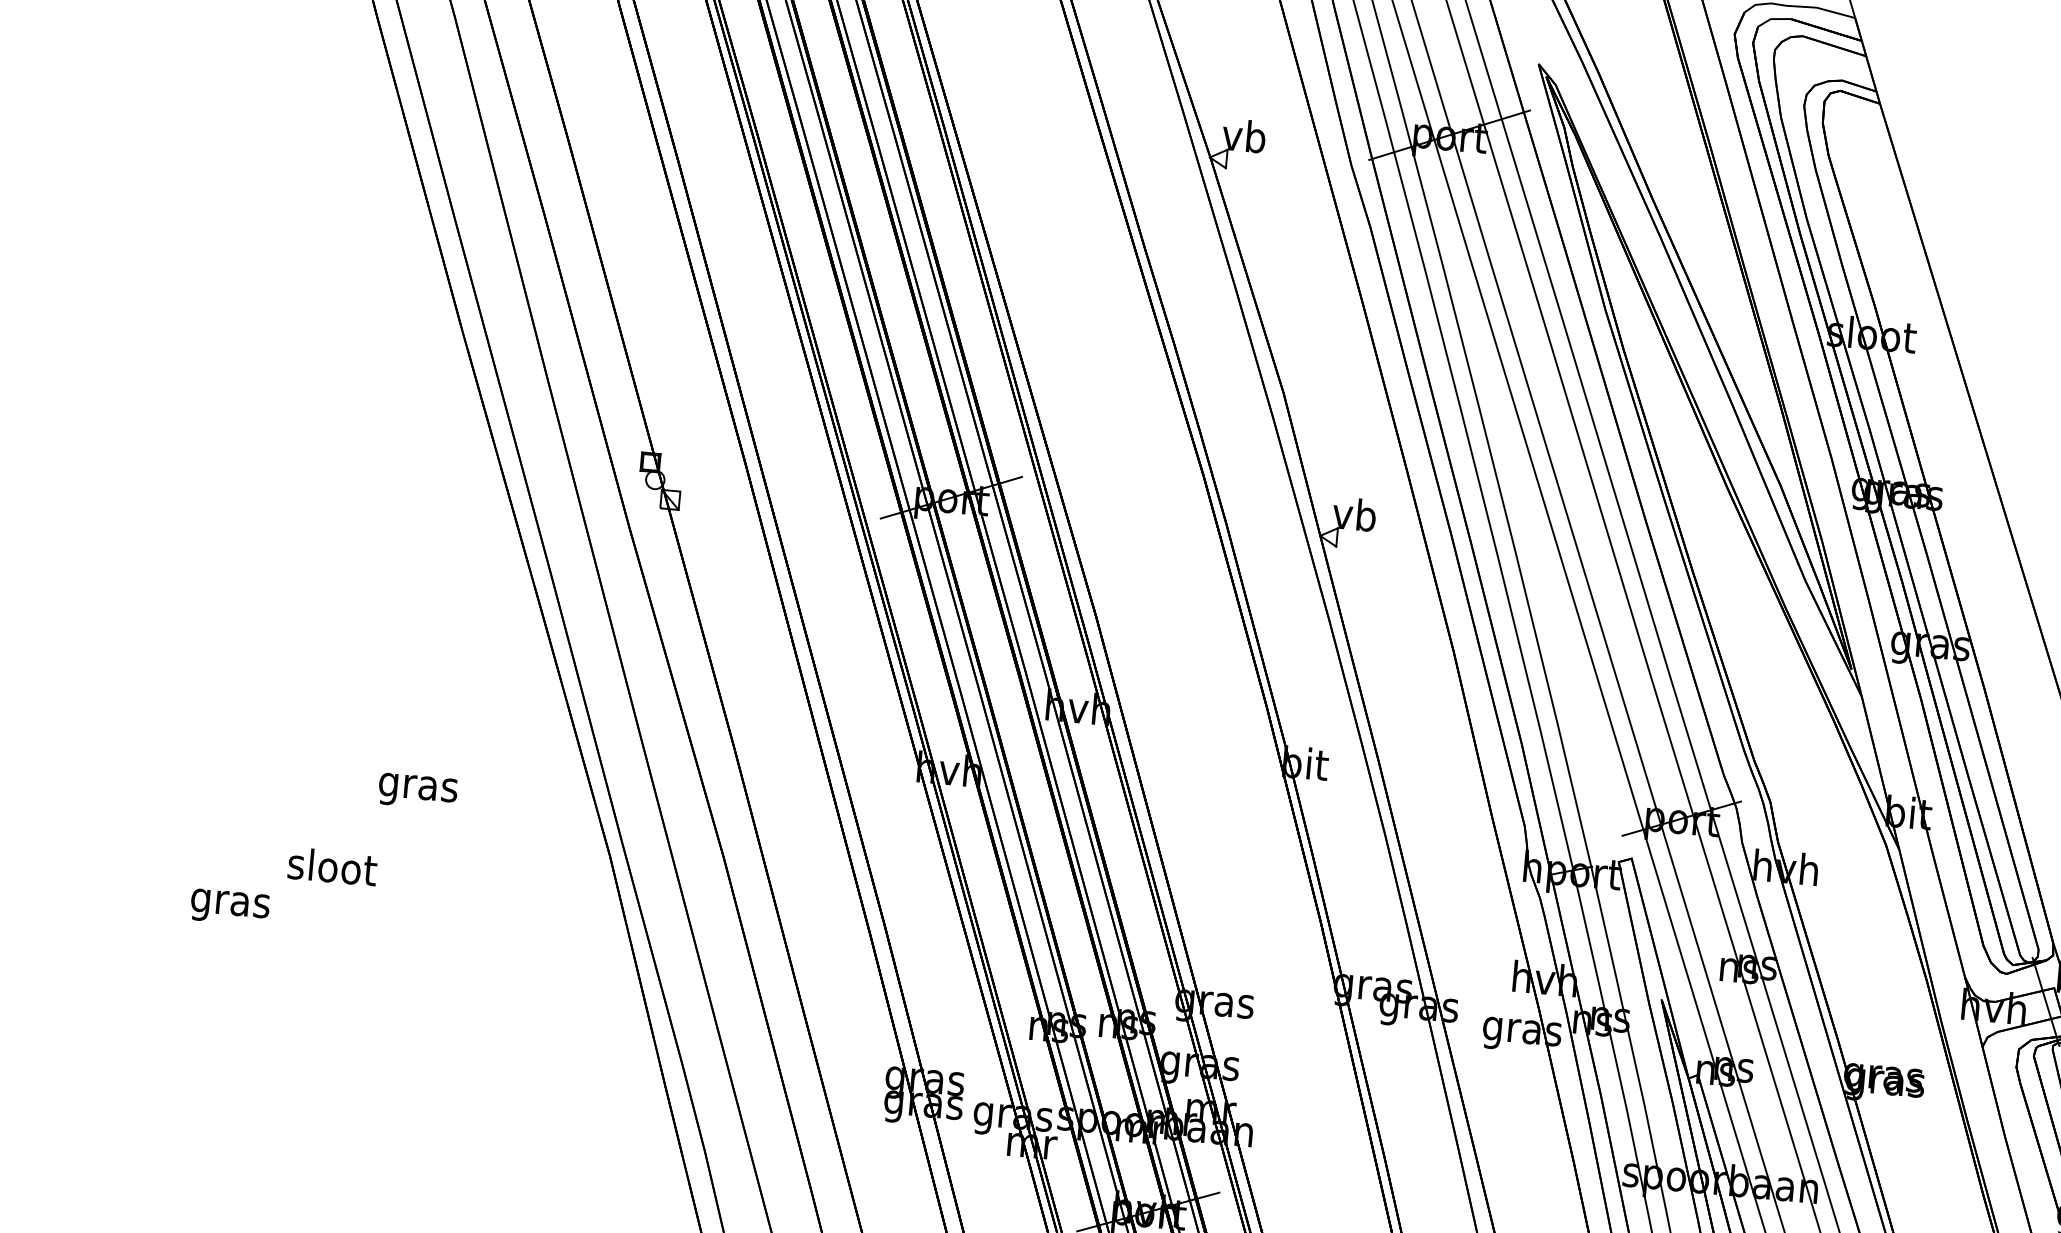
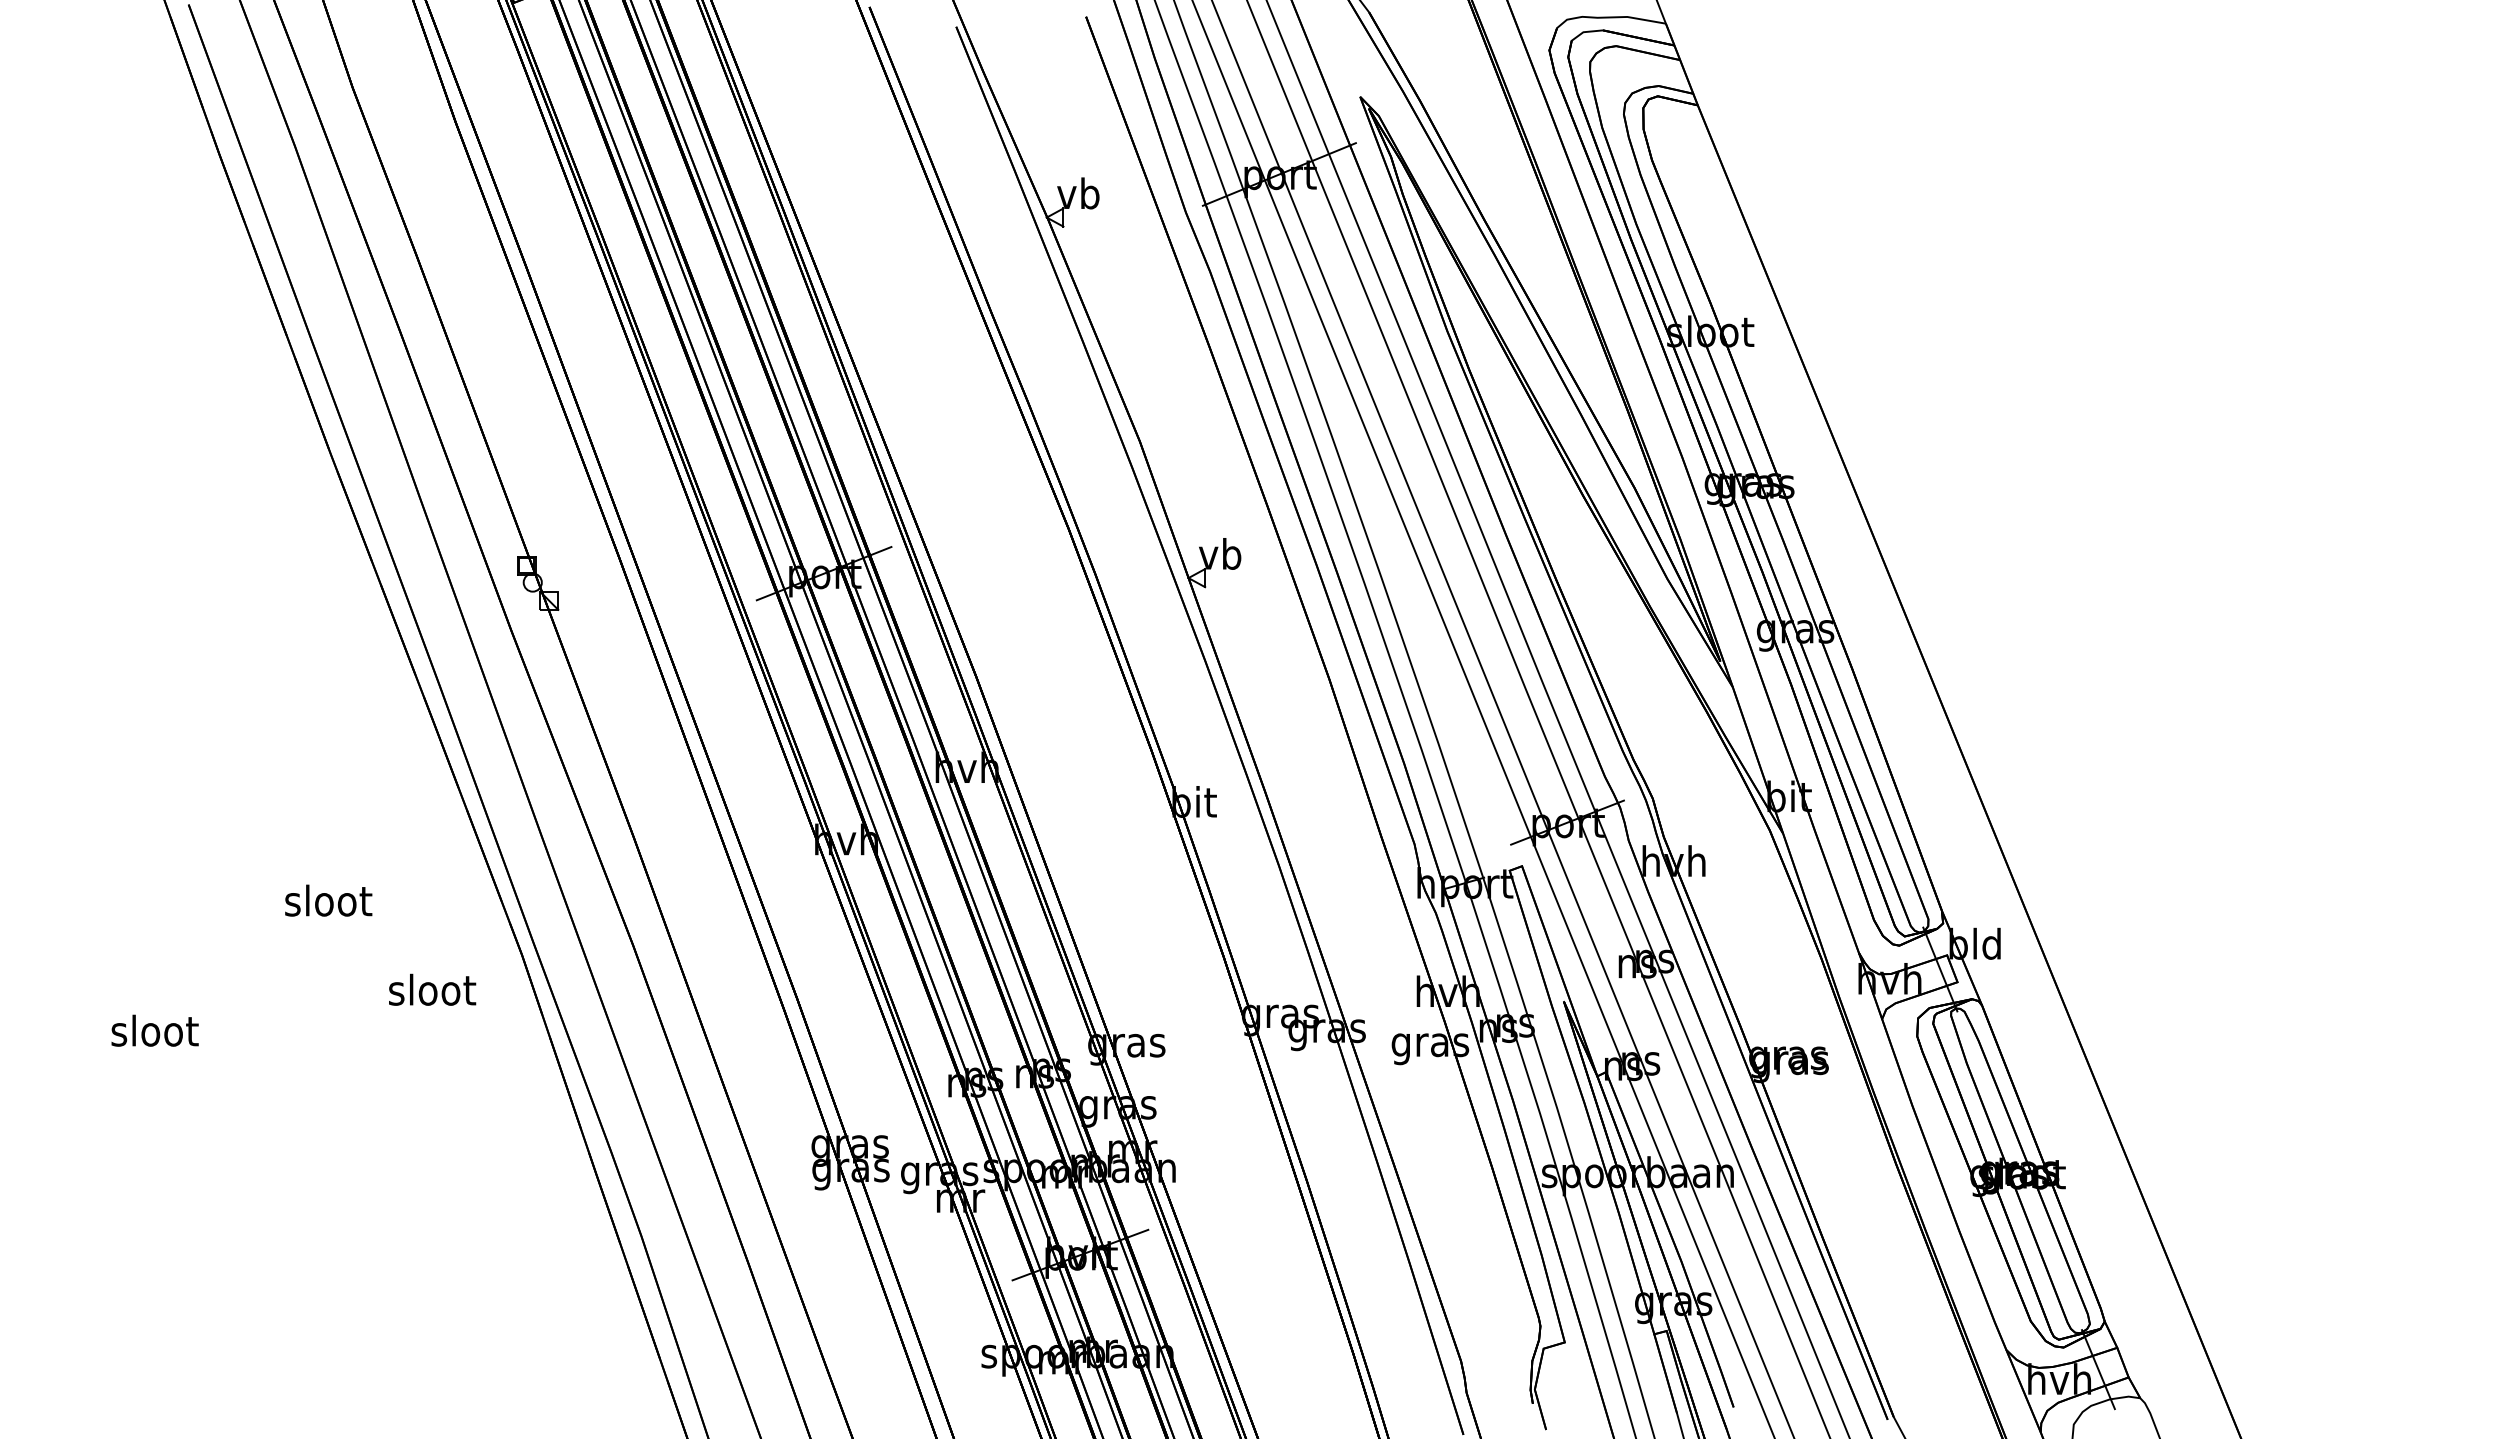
text: (418, 787) -> (328, 904), gras -> sloot
text: (332, 866) -> (432, 989), moved
text: (230, 903) -> (154, 1034), gras -> sloot

